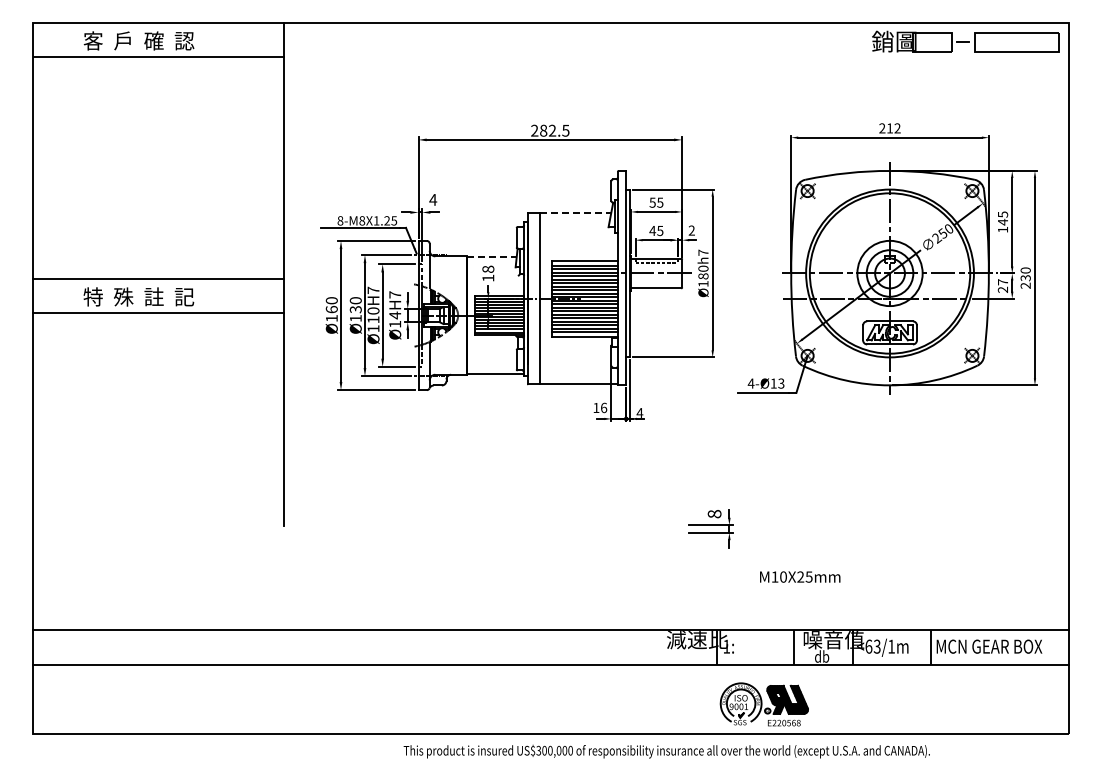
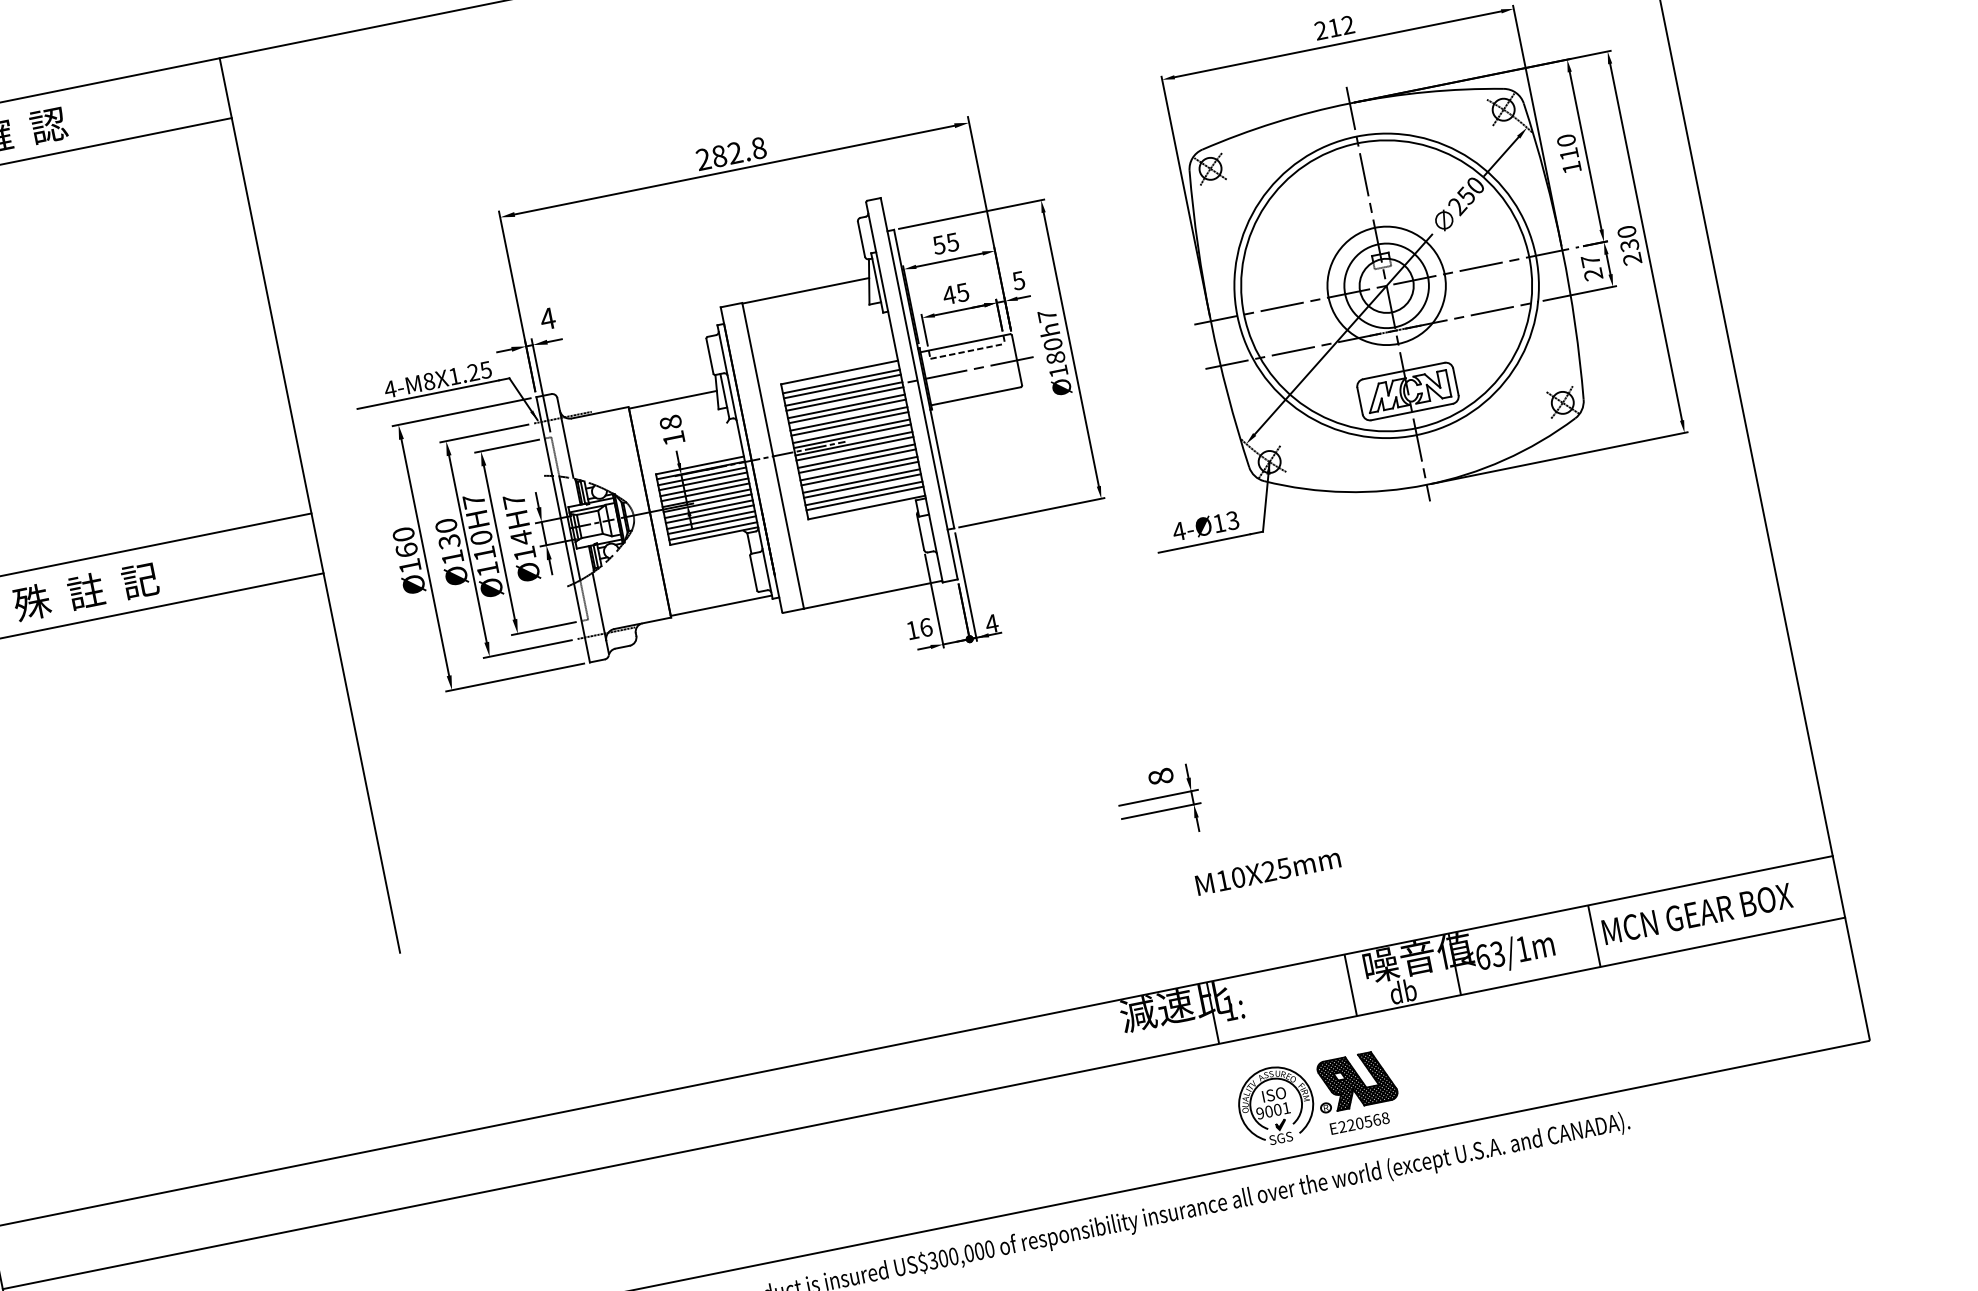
text: (565, 130) -> (758, 147), 282.5 -> 282.8
line: (575, 212) -> (805, 290), dashed -> solid
text: (1002, 218) -> (1566, 147), 145 -> 110
text: (340, 220) -> (390, 388), 8-M8X1.25 -> 4-M8X1.25
text: (691, 230) -> (1018, 280), 2 -> 5
line: (492, 257) -> (673, 399), dashed -> solid
text: (800, 576) -> (1268, 870), moved

